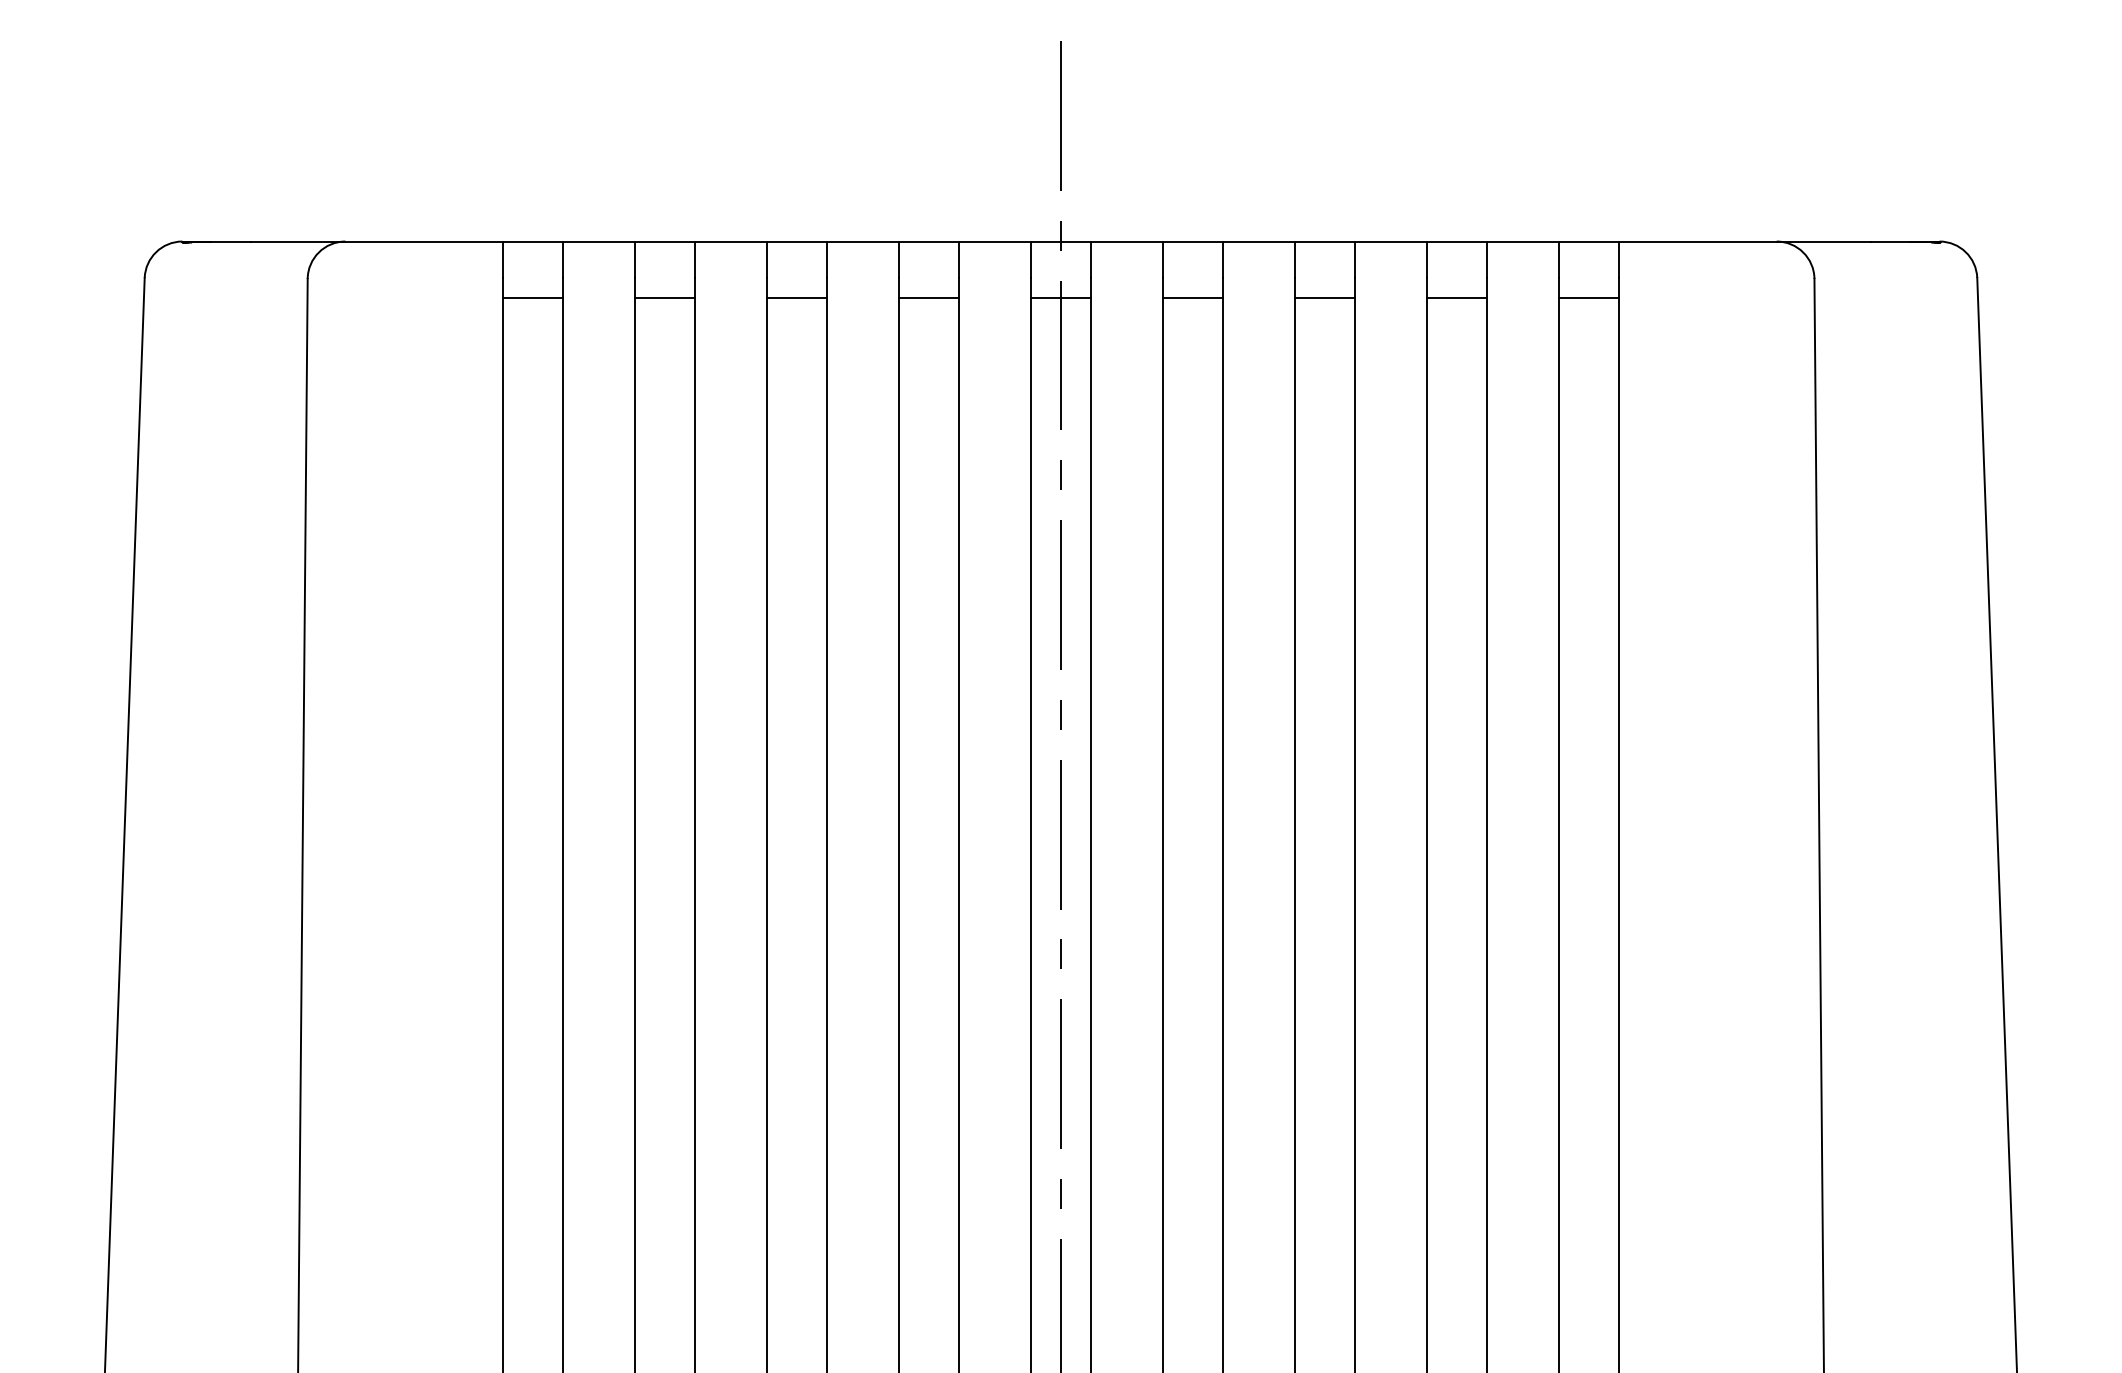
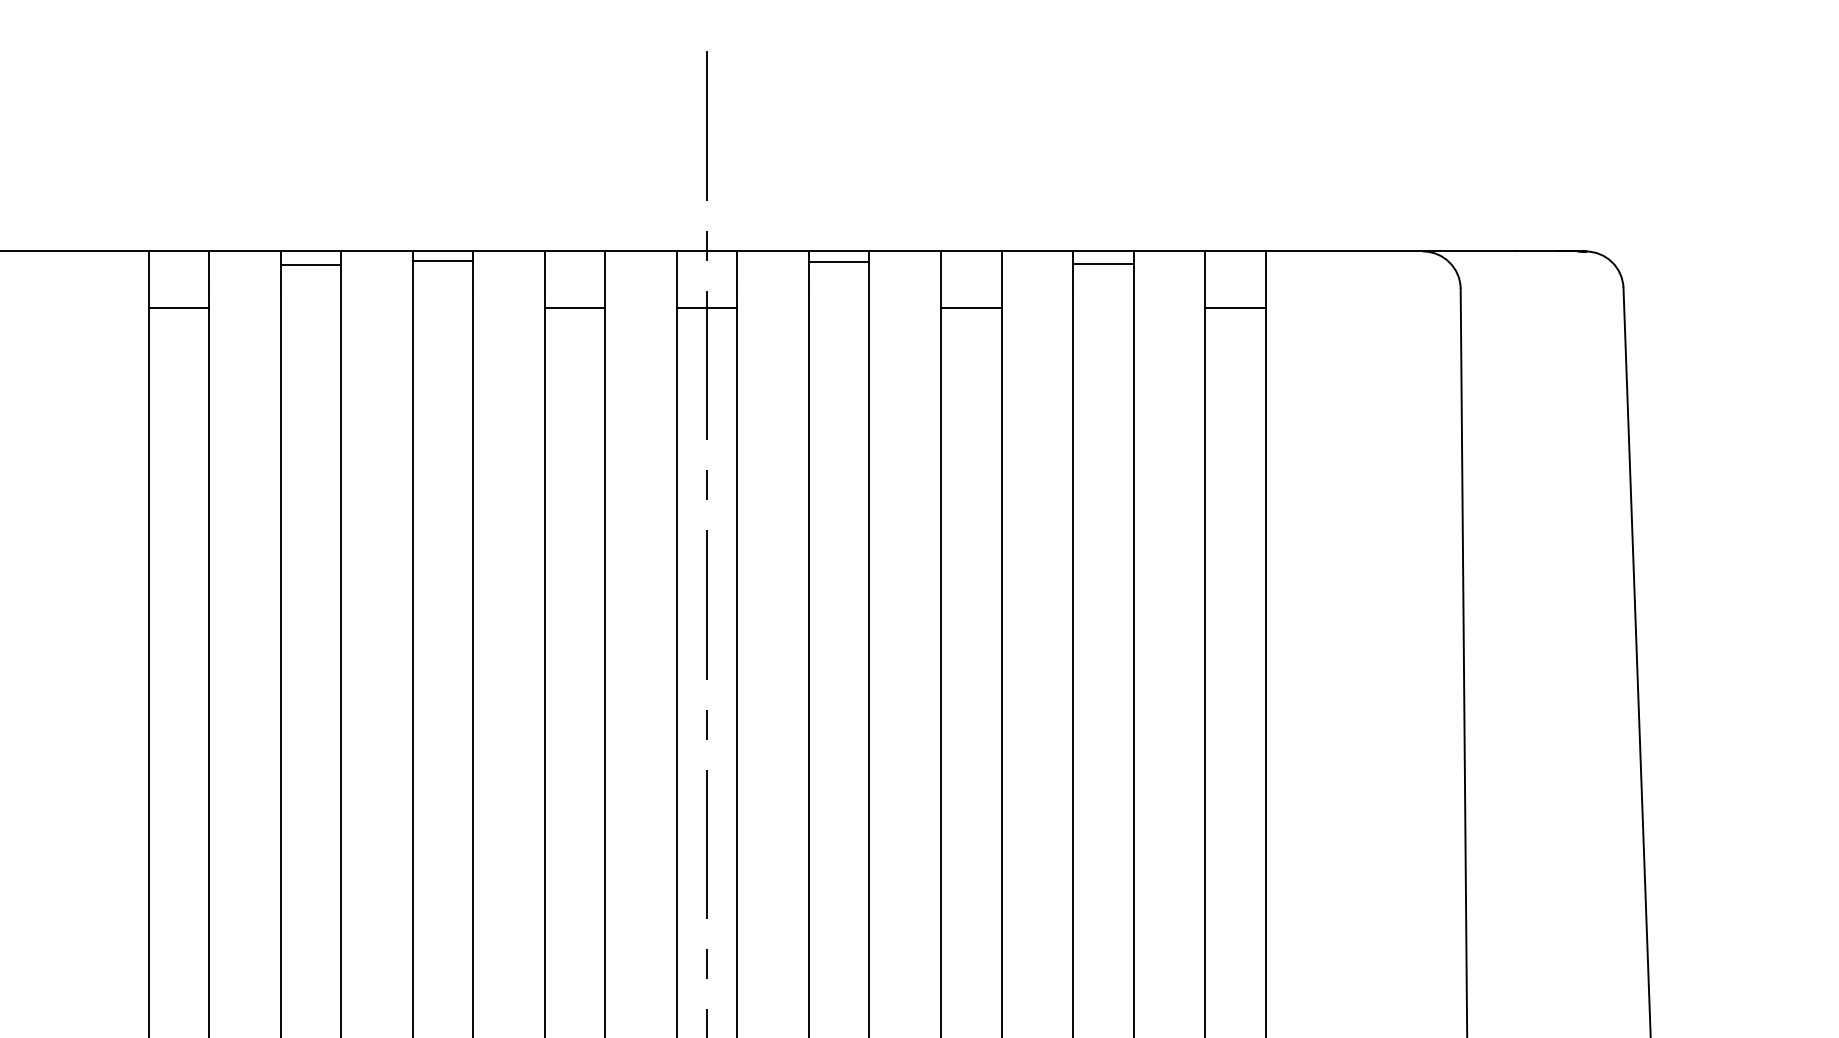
line: (664, 298) -> (310, 265), moved
line: (796, 298) -> (442, 261), moved
line: (1192, 298) -> (838, 262), moved
line: (1456, 298) -> (1102, 264), moved

